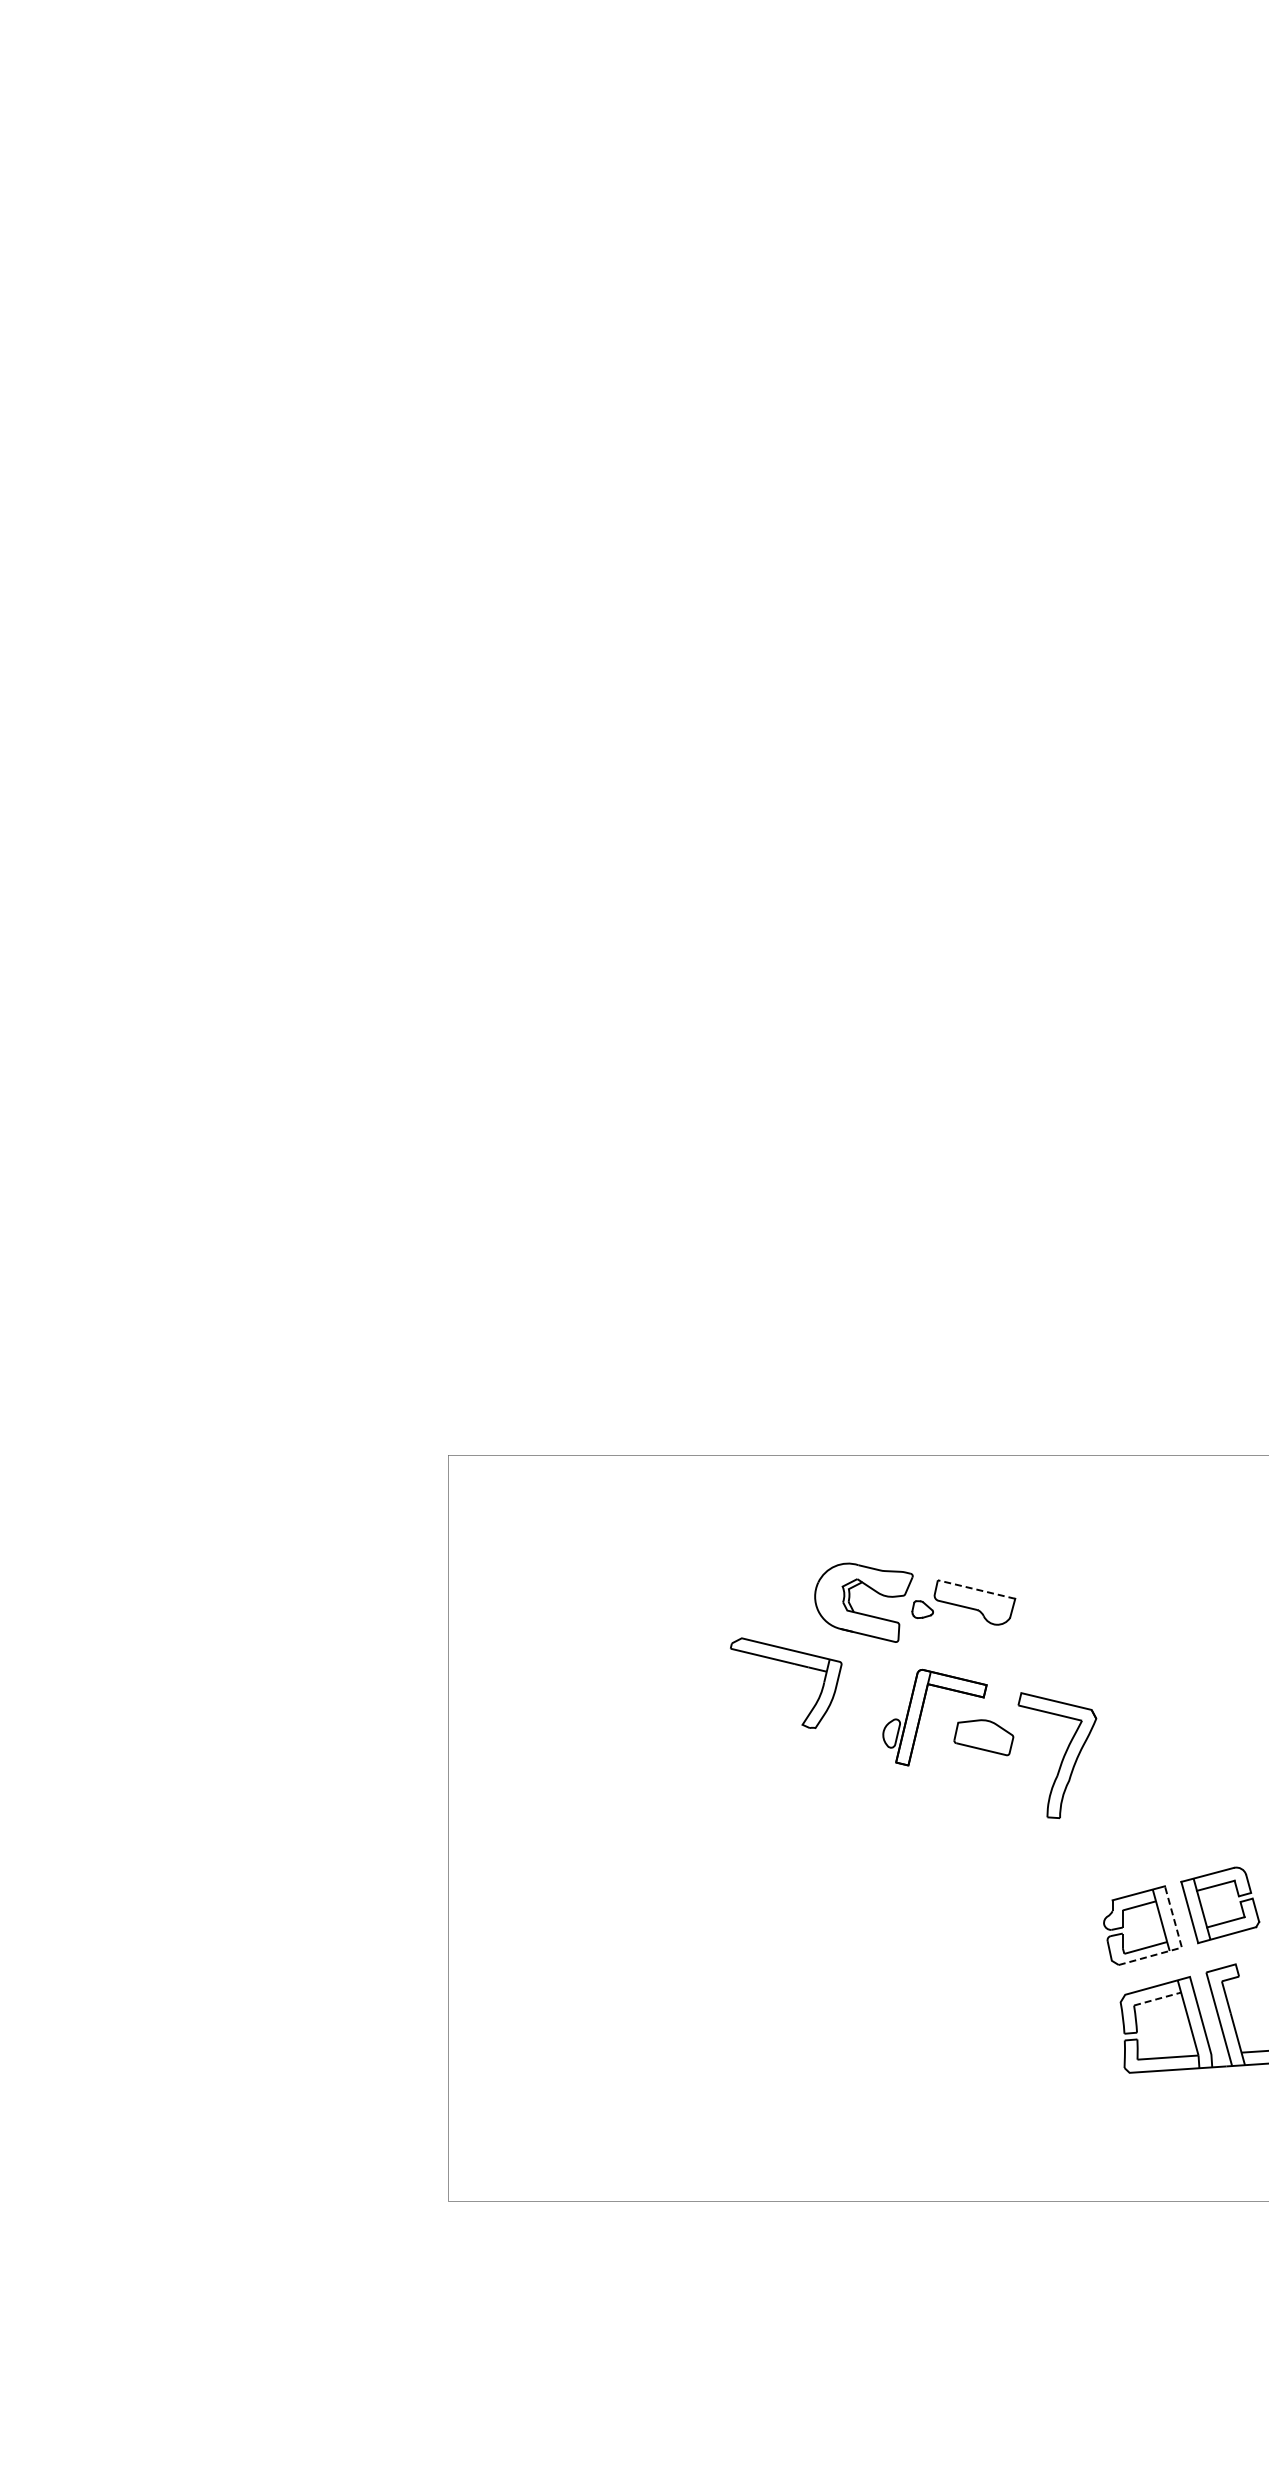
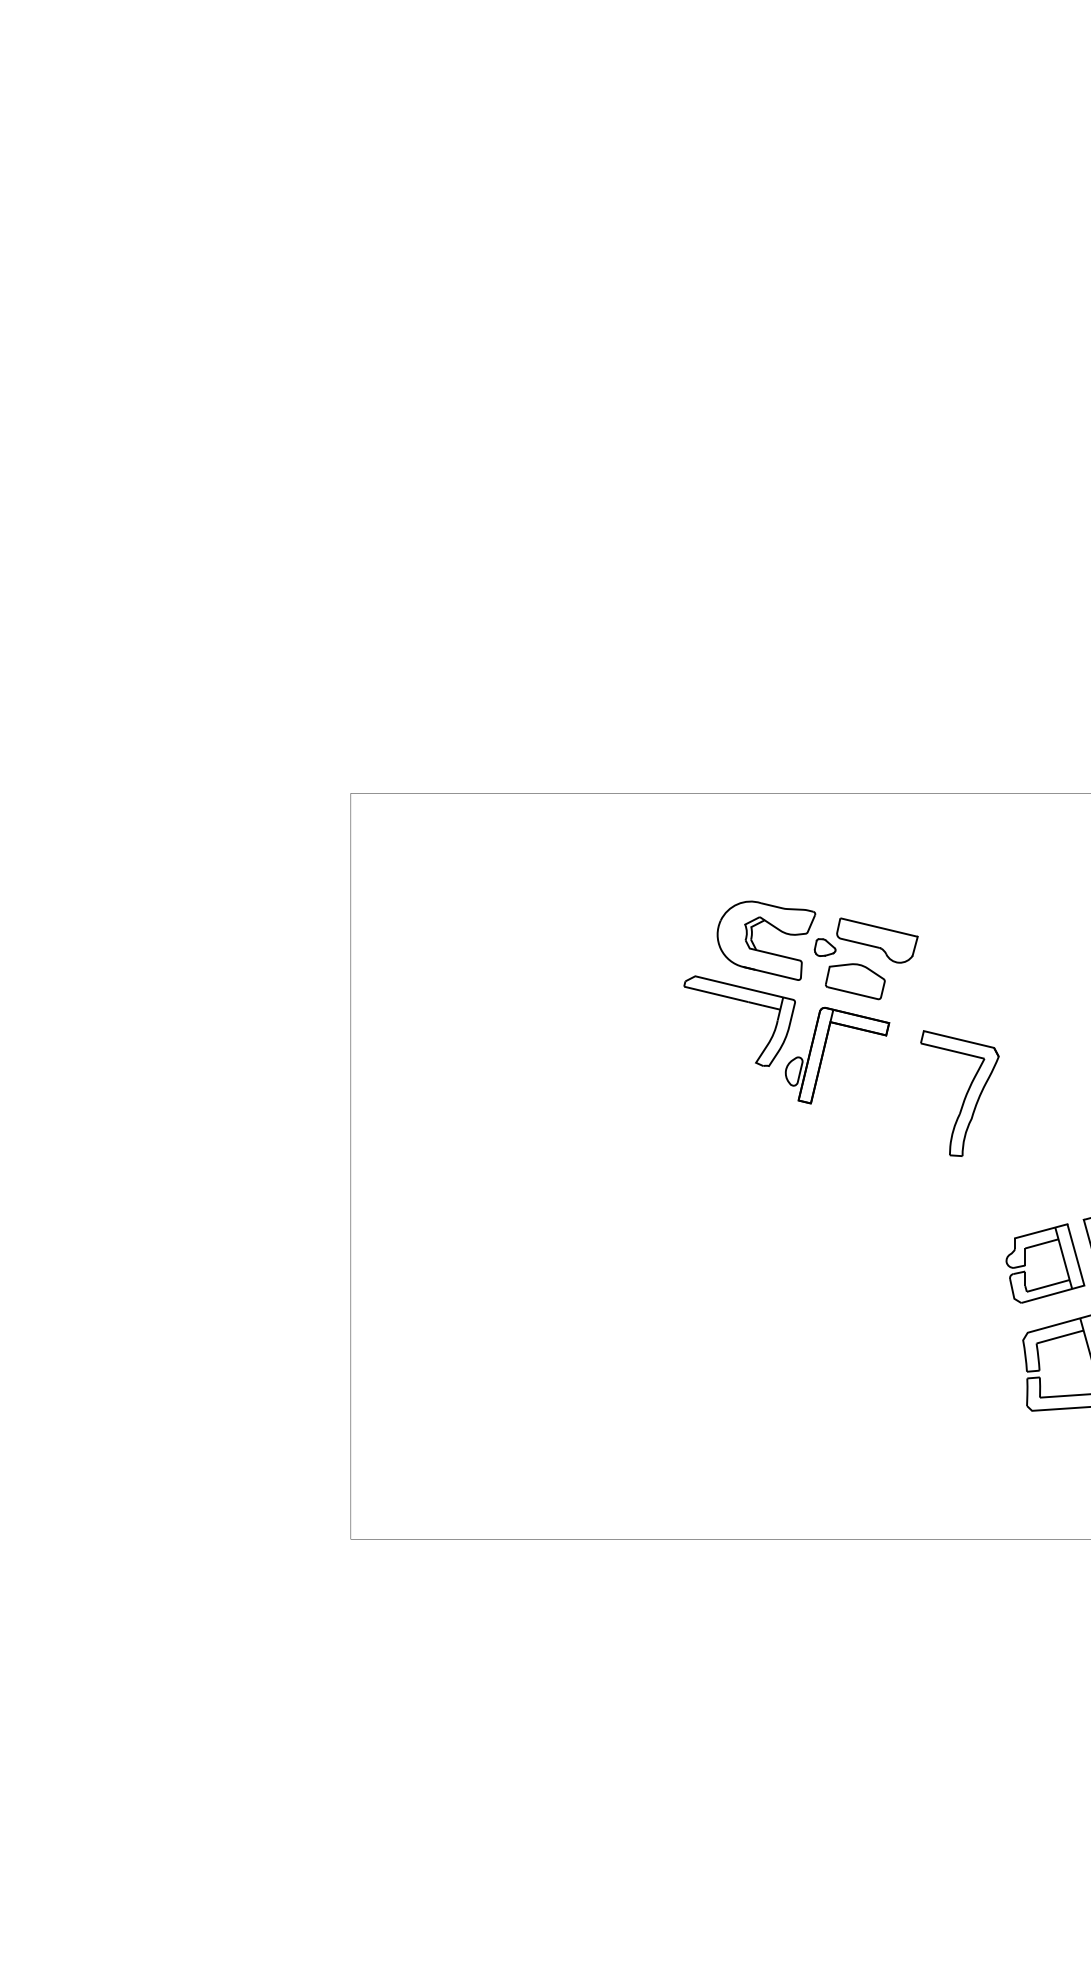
line: (976, 1589) -> (878, 927), dashed -> solid
part: (791, 1664) -> (744, 1002), moved
part: (983, 1737) -> (854, 981), moved
line: (1181, 1947) -> (1083, 1285), dashed -> solid
line: (1157, 1998) -> (1059, 1336), dashed -> solid

